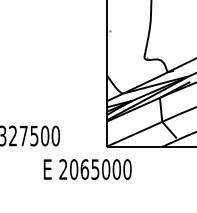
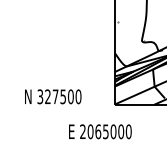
text: (87, 169) -> (100, 131), moved

